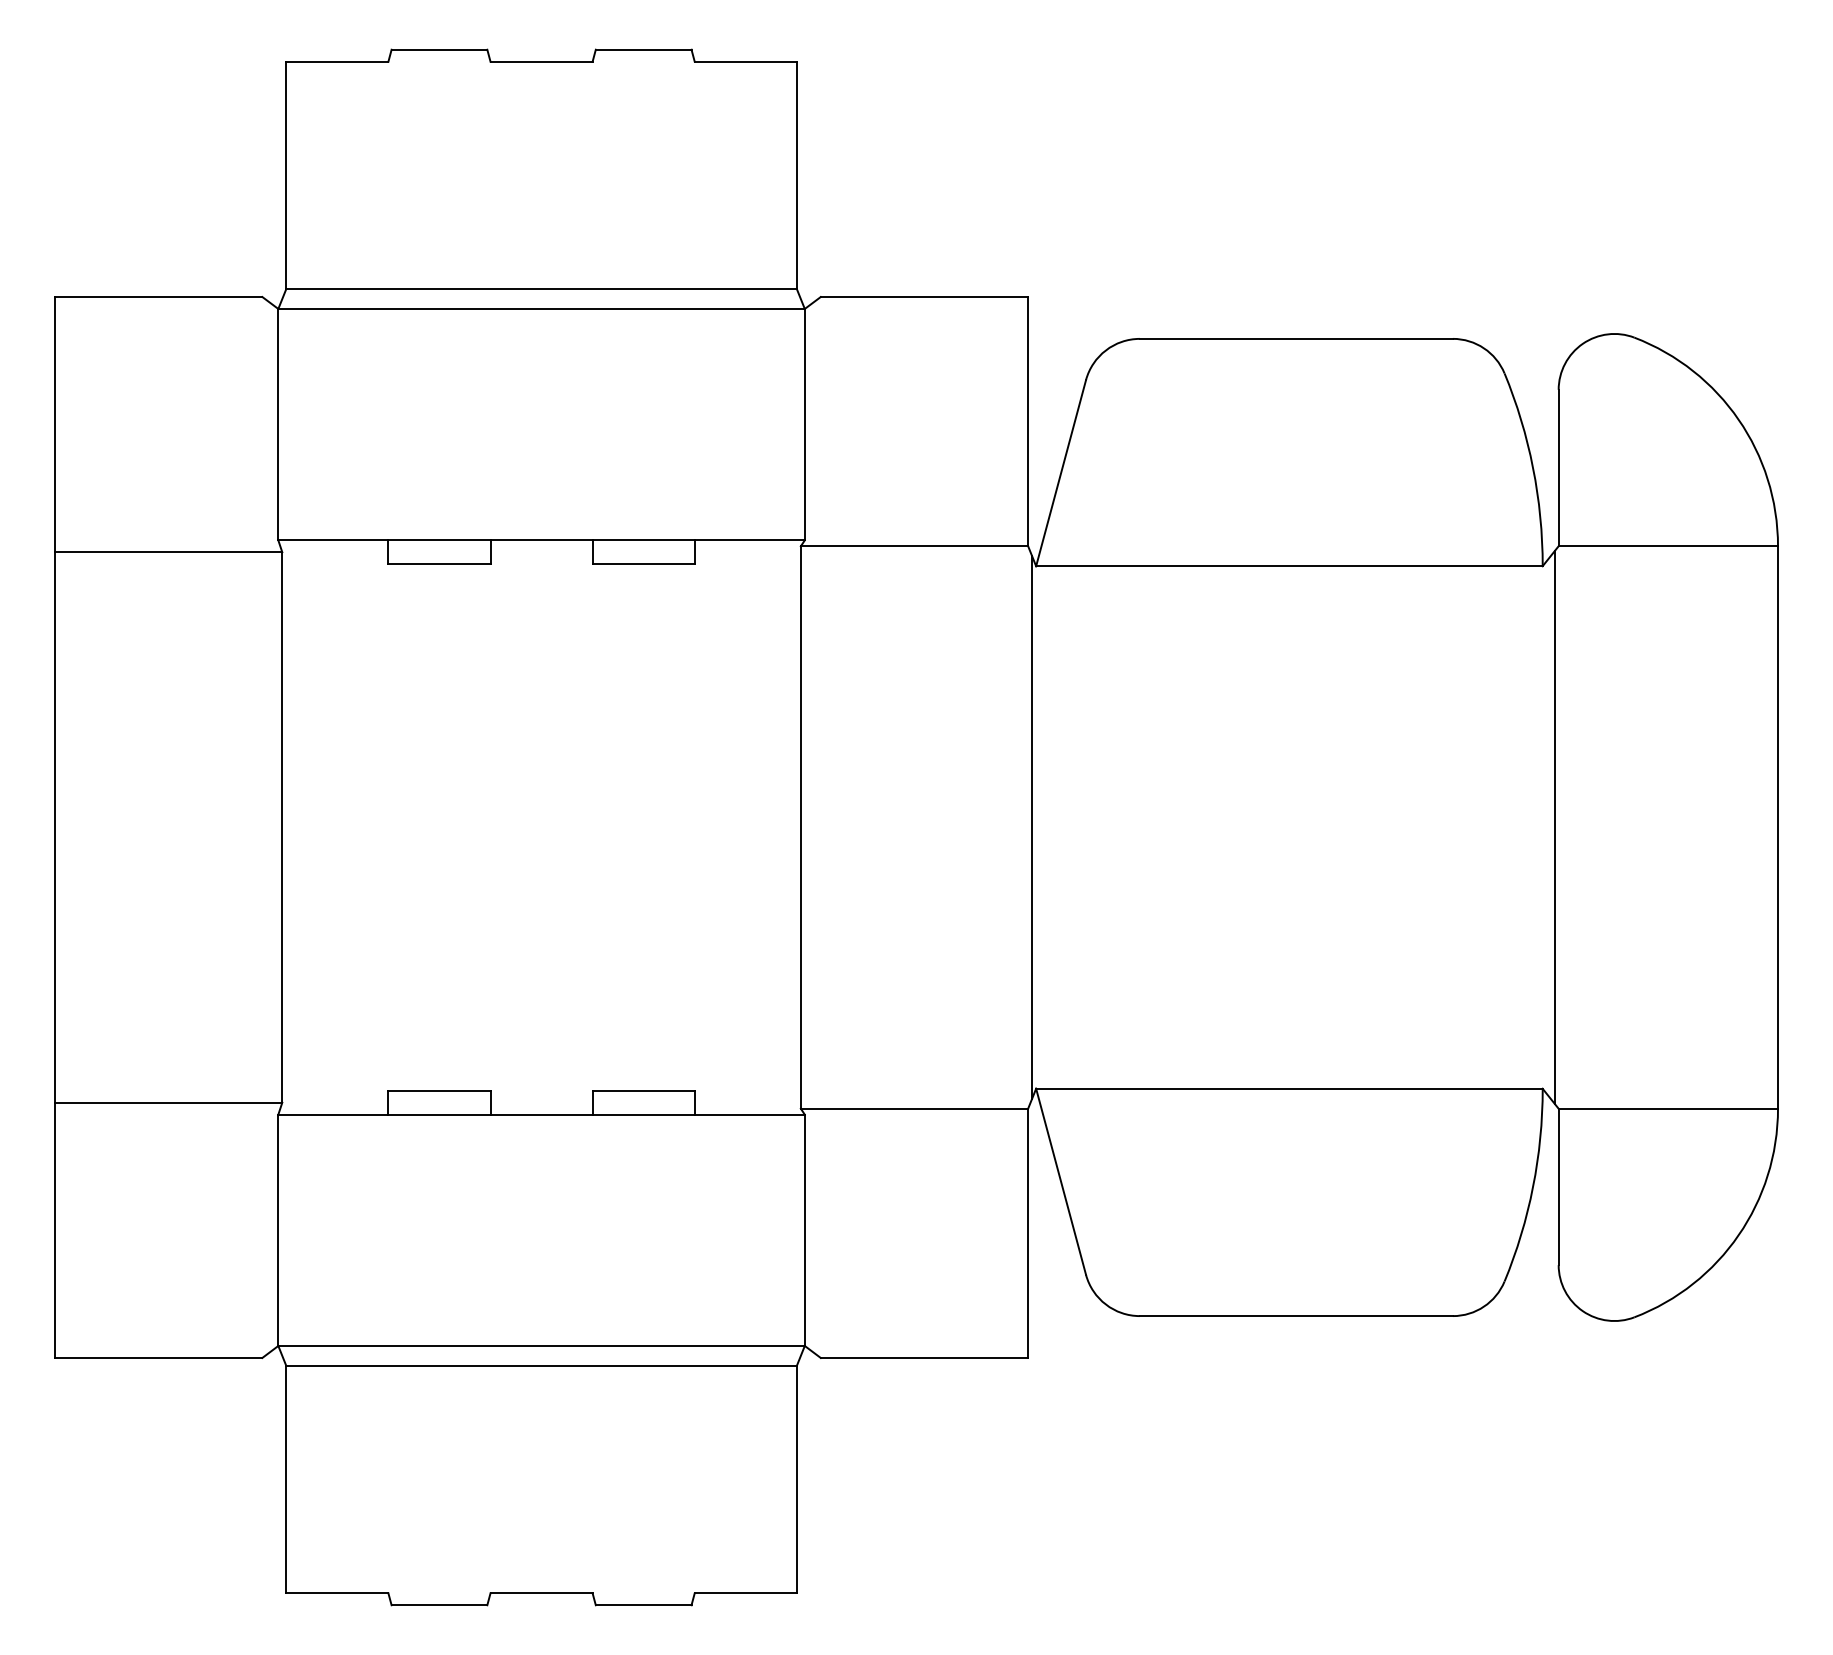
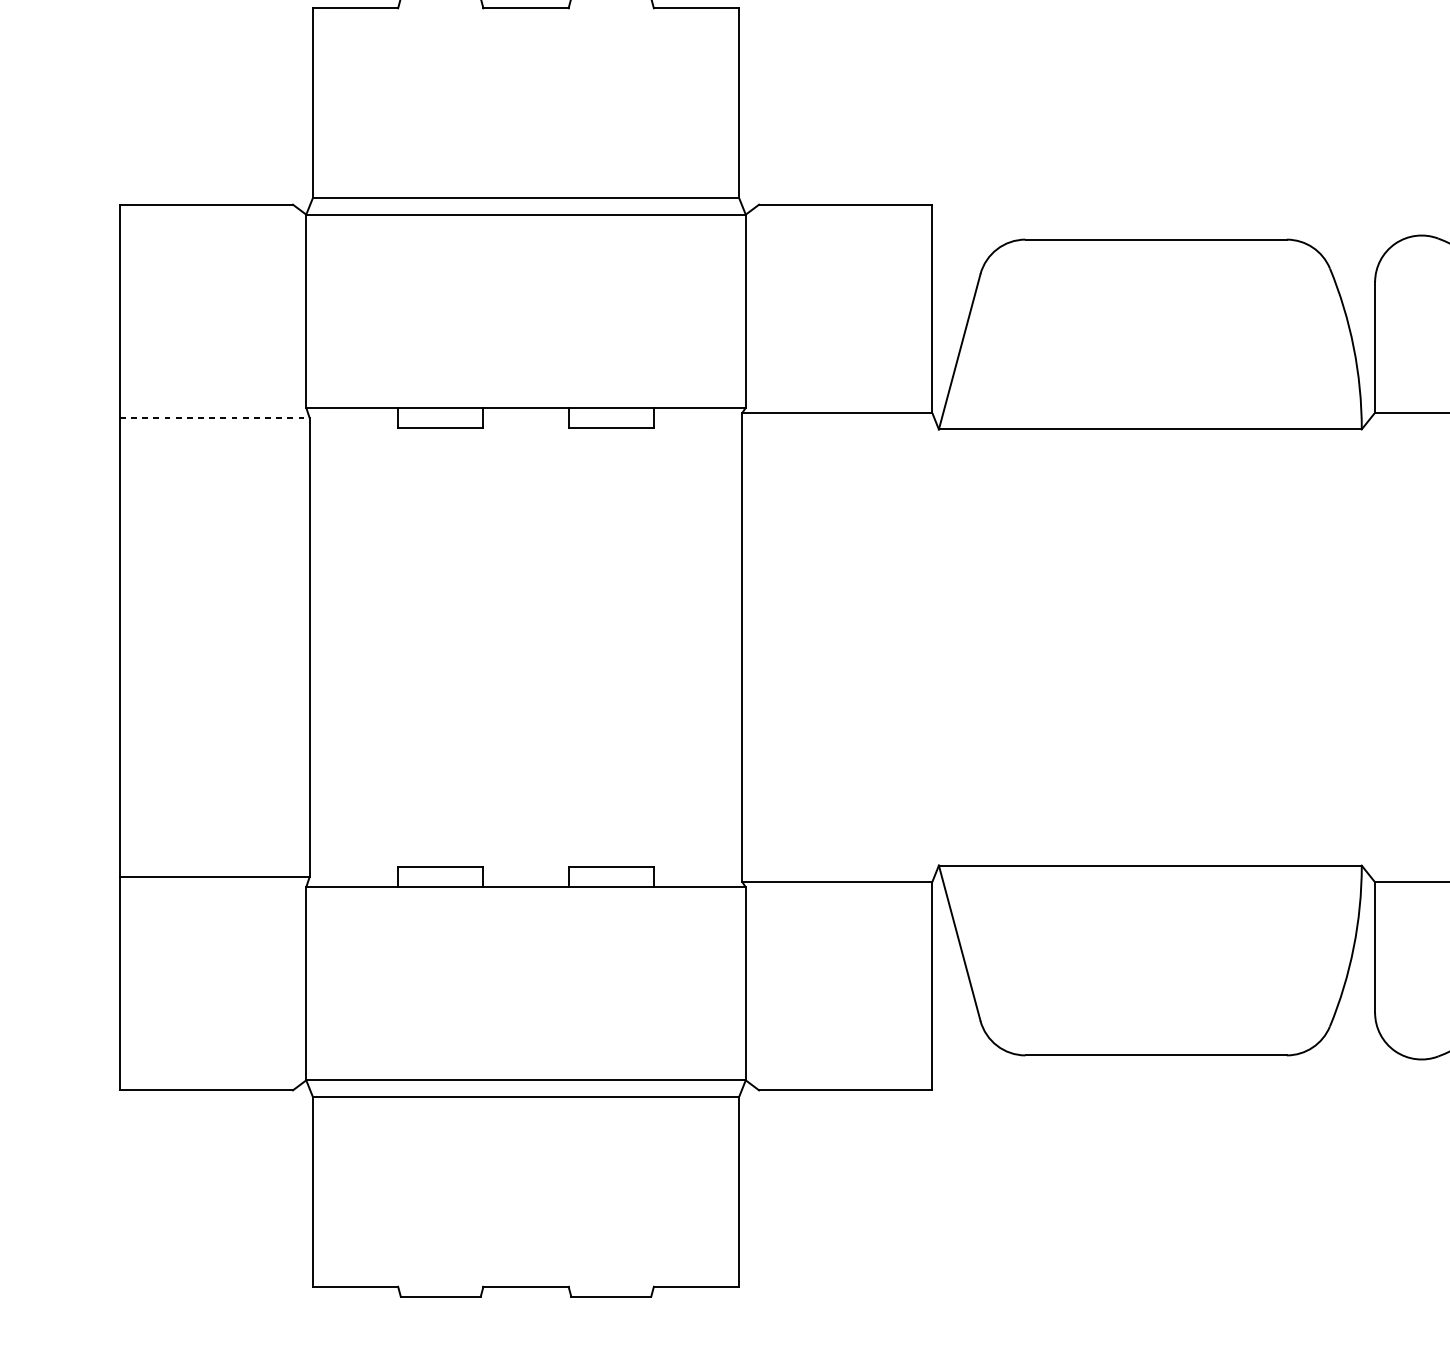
line: (168, 552) -> (214, 417), solid -> dashed
line: (1032, 827) -> (935, 647), removed
line: (1554, 827) -> (1371, 647), removed

